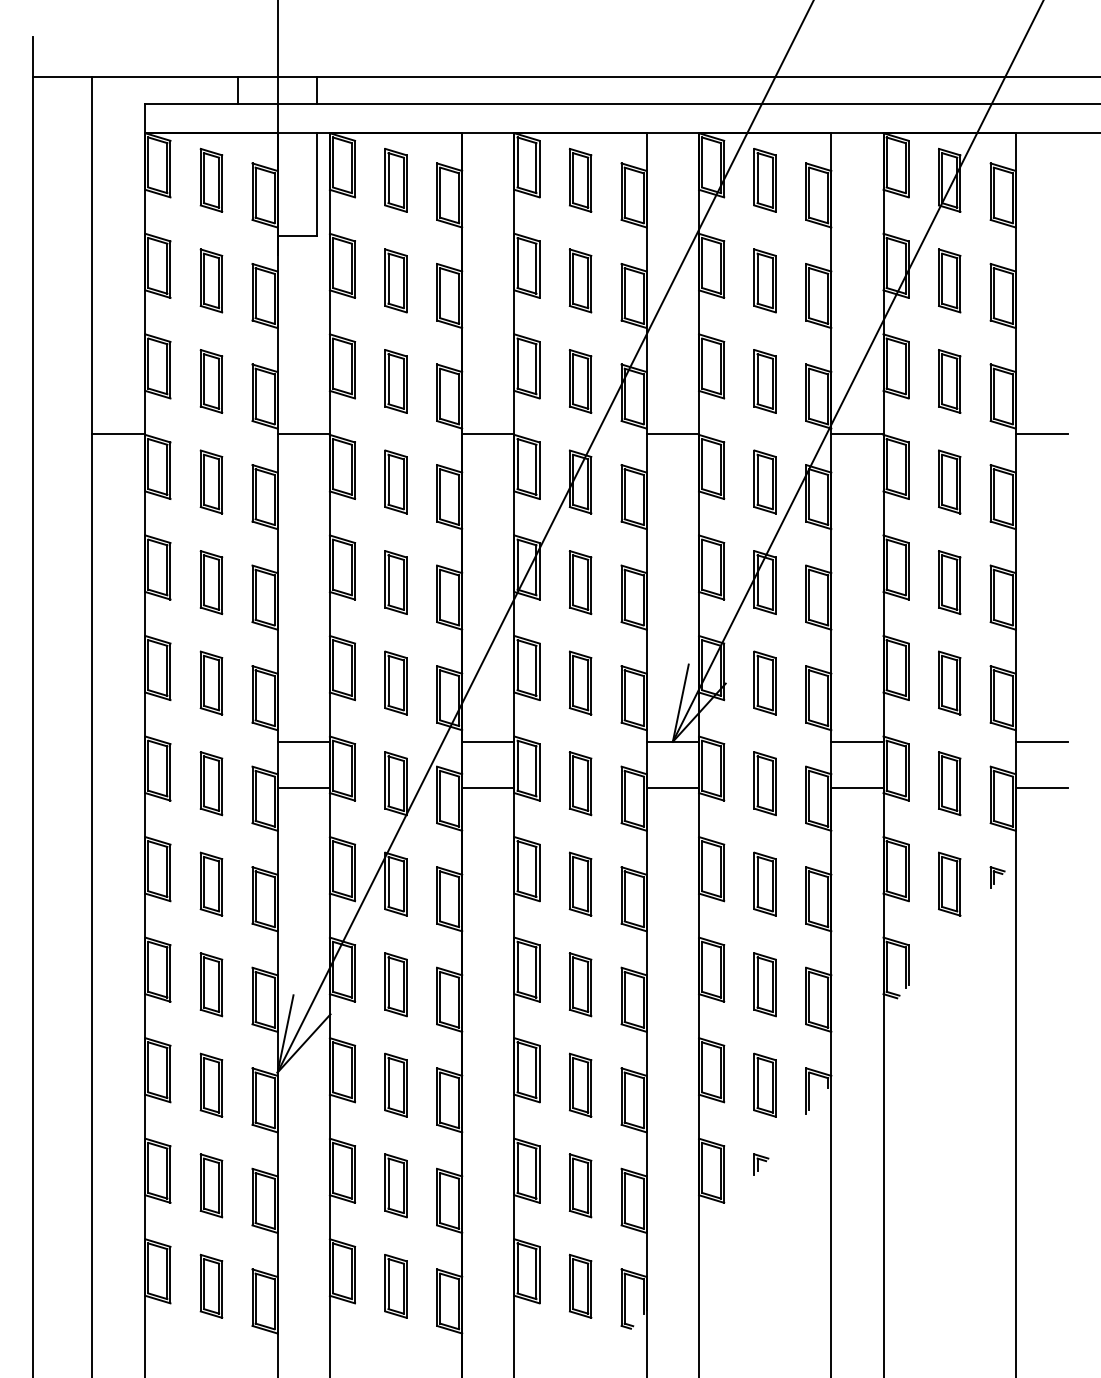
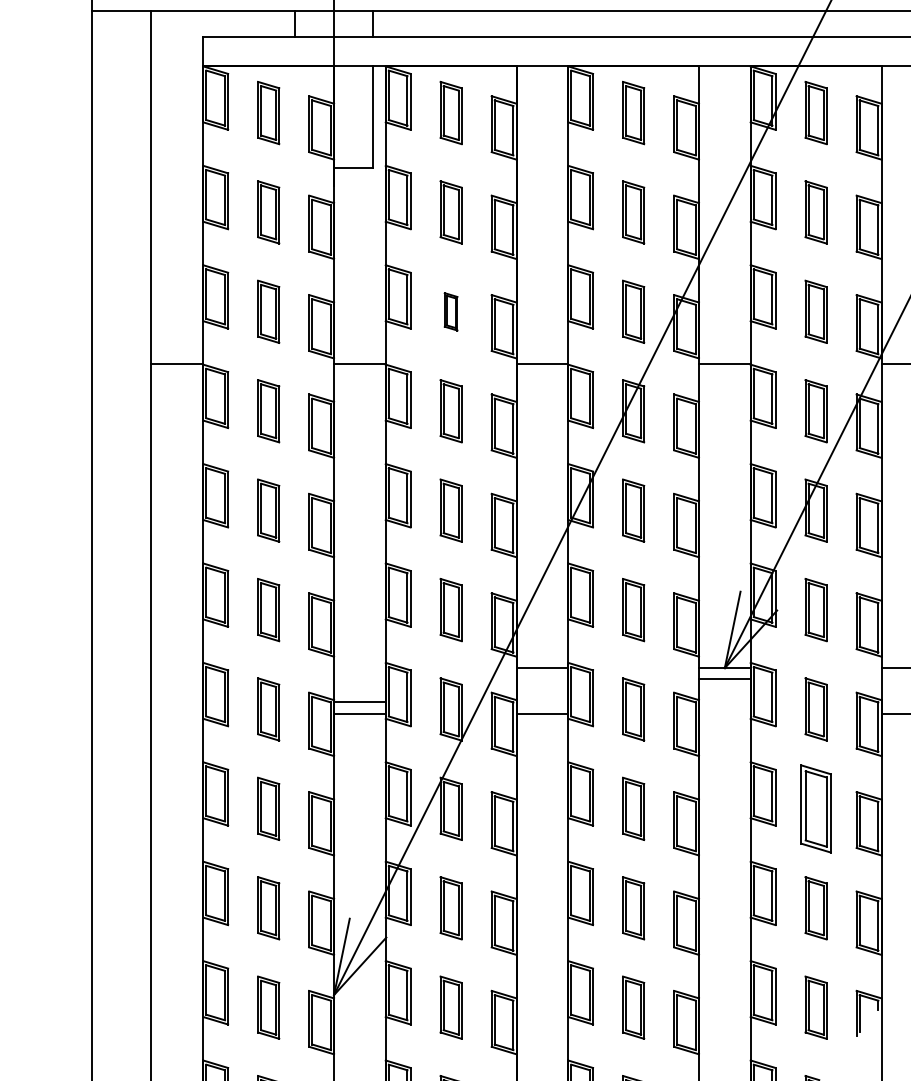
part: (395, 381) -> (450, 311), size x0.6
line: (303, 741) -> (359, 701), moved
line: (672, 788) -> (724, 679), moved
part: (764, 883) -> (815, 808), size x1.4

